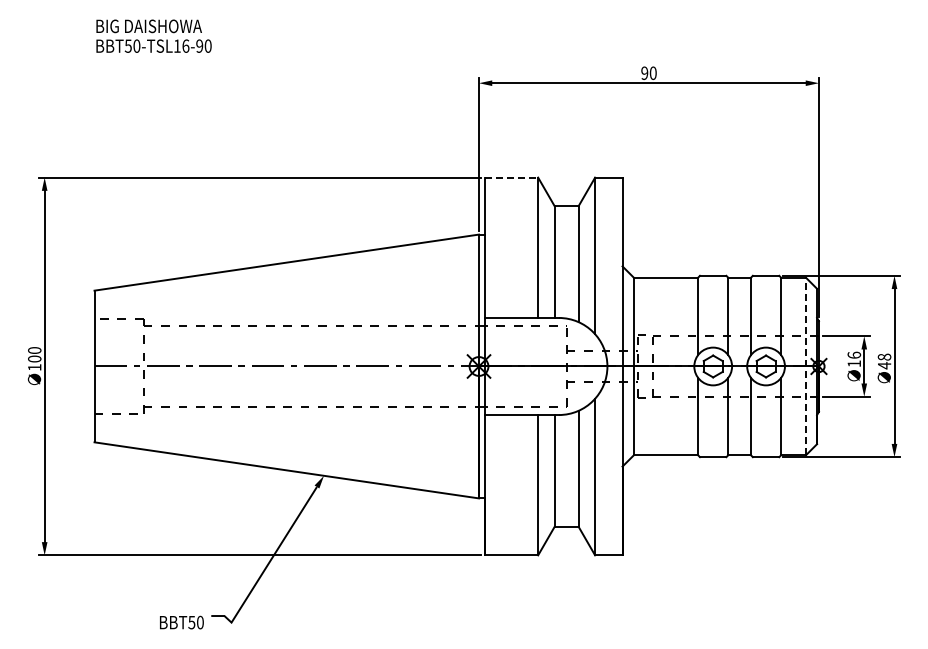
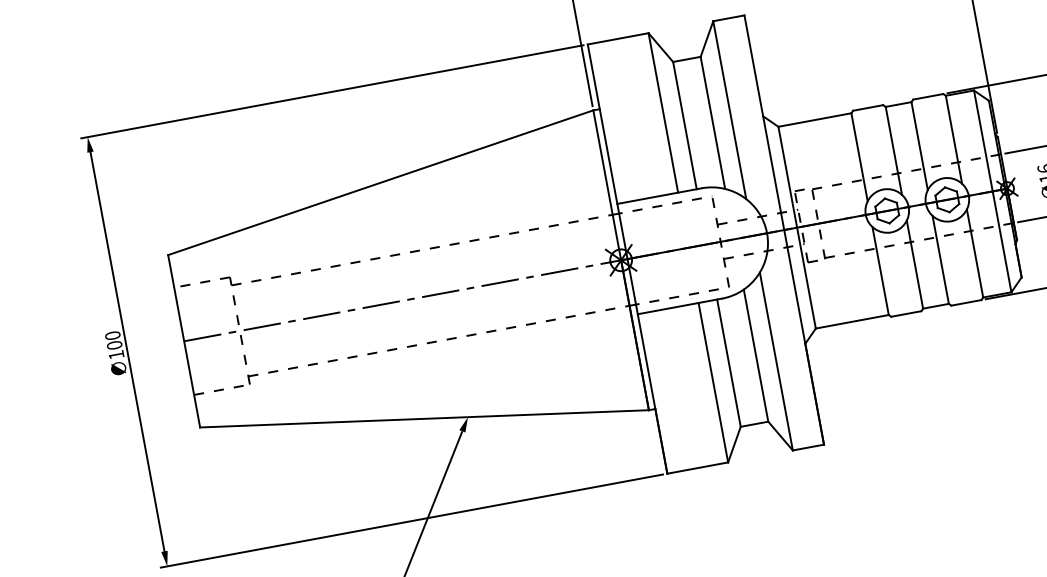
line: (511, 177) -> (618, 38), dashed -> solid
line: (806, 366) -> (993, 191), dashed -> solid

